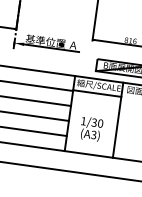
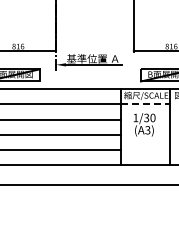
line: (98, 93) -> (146, 103), solid -> dashed
text: (91, 128) -> (144, 124), moved

